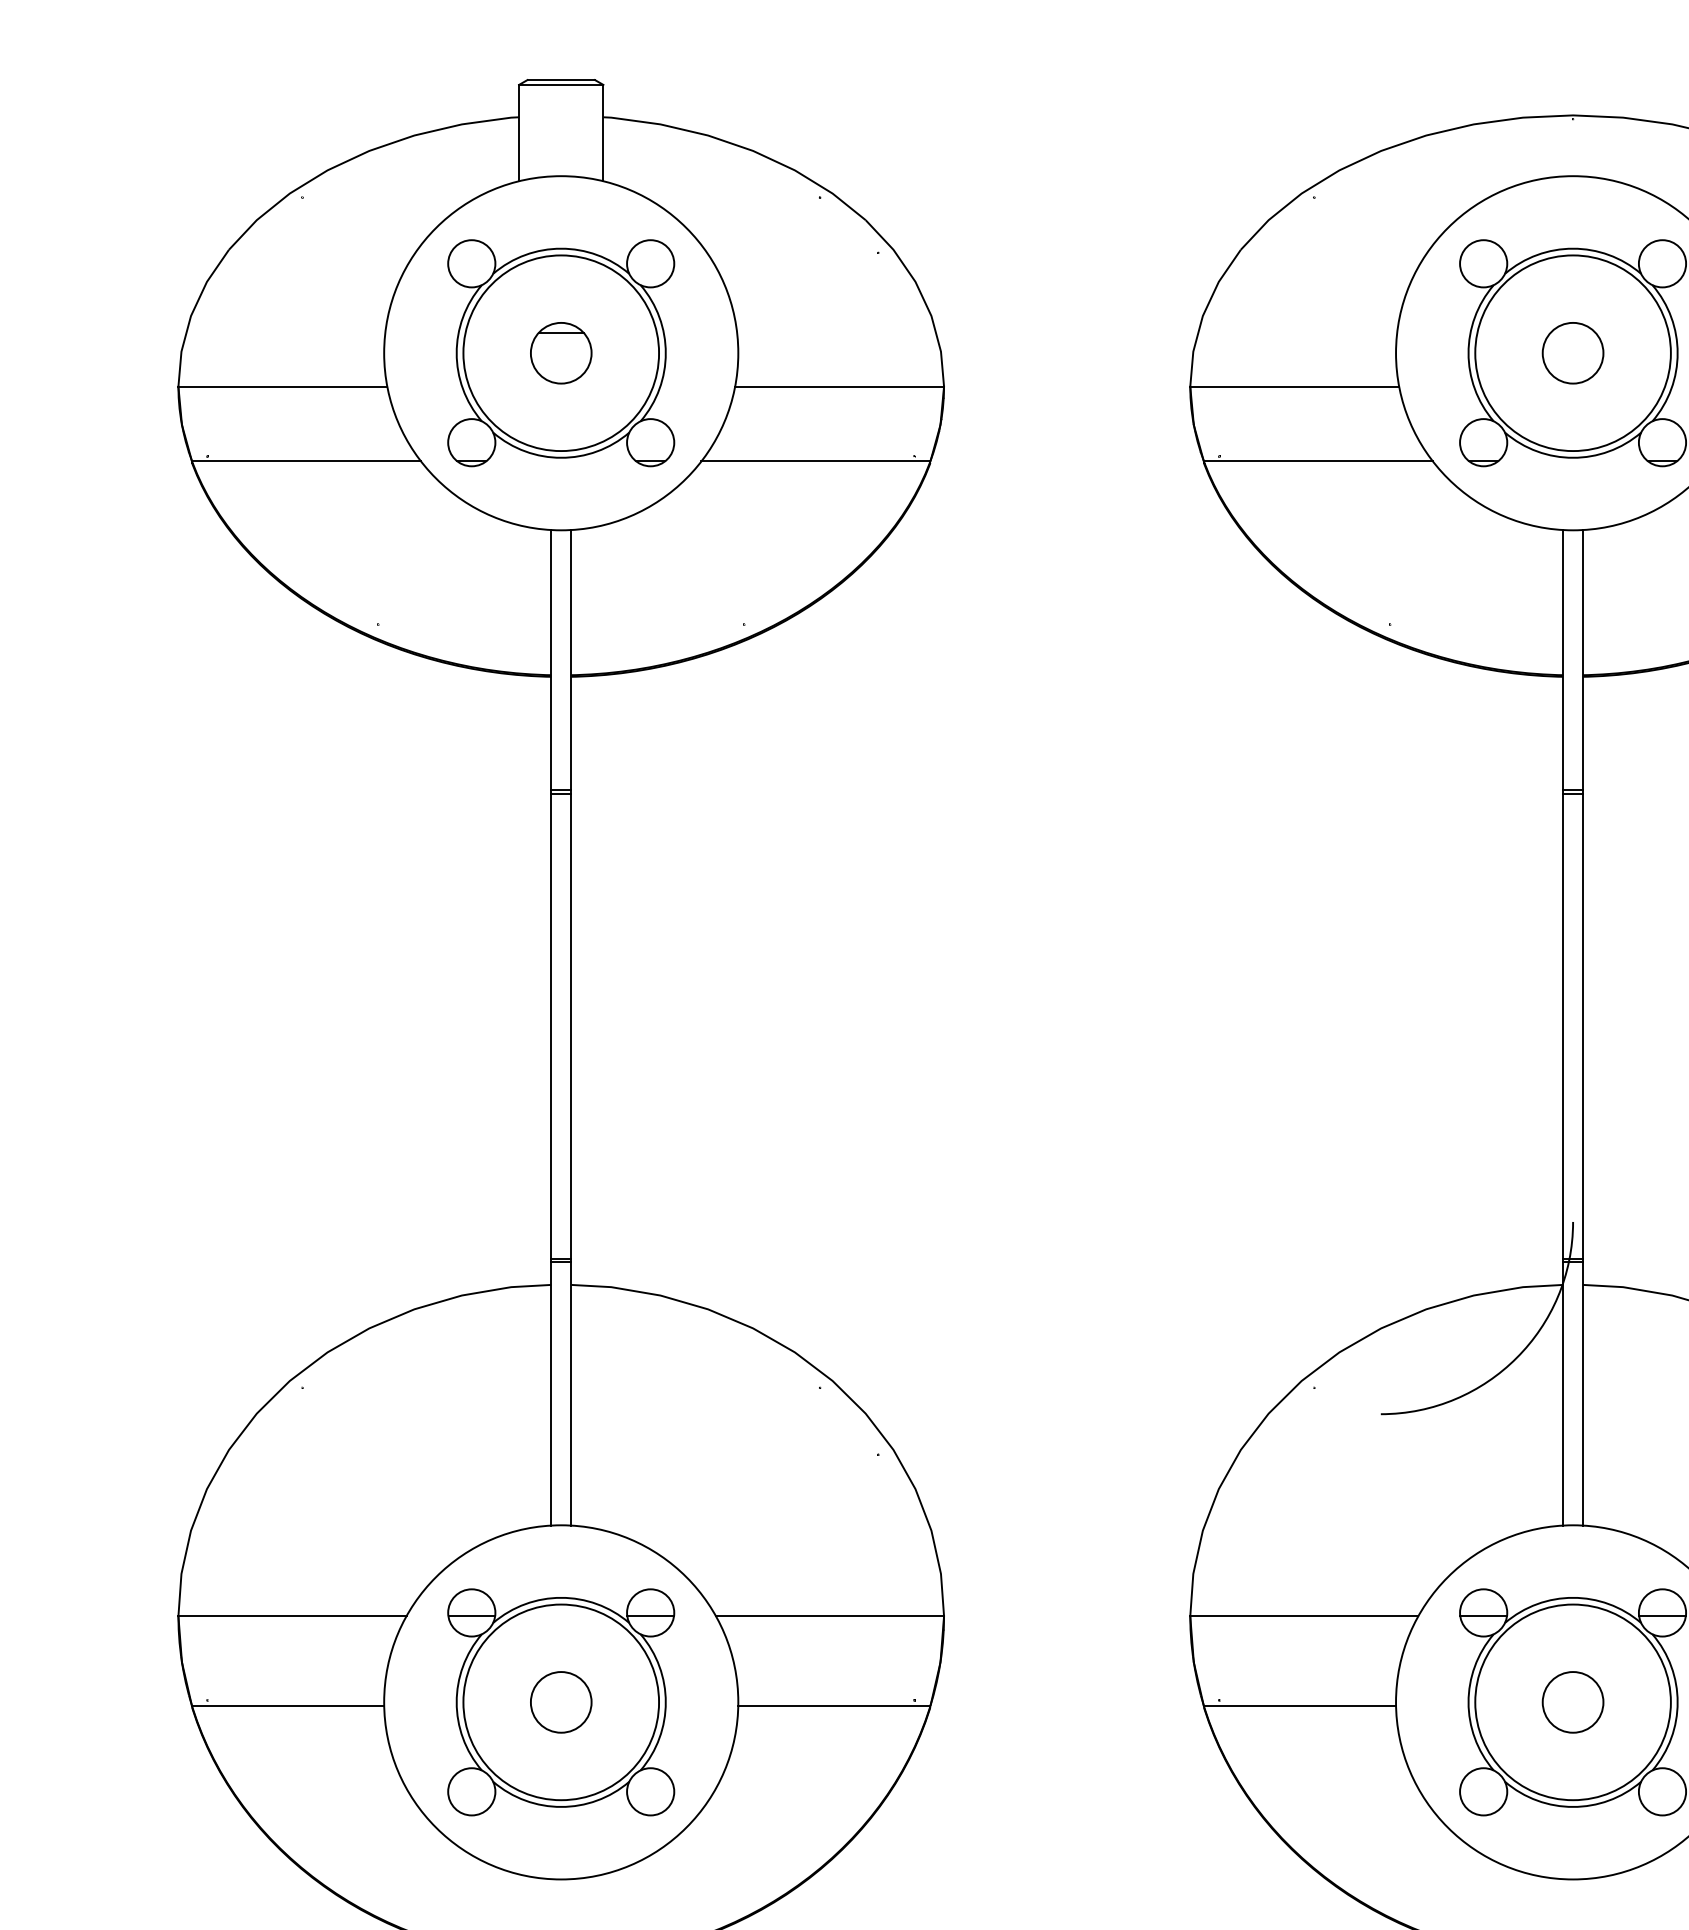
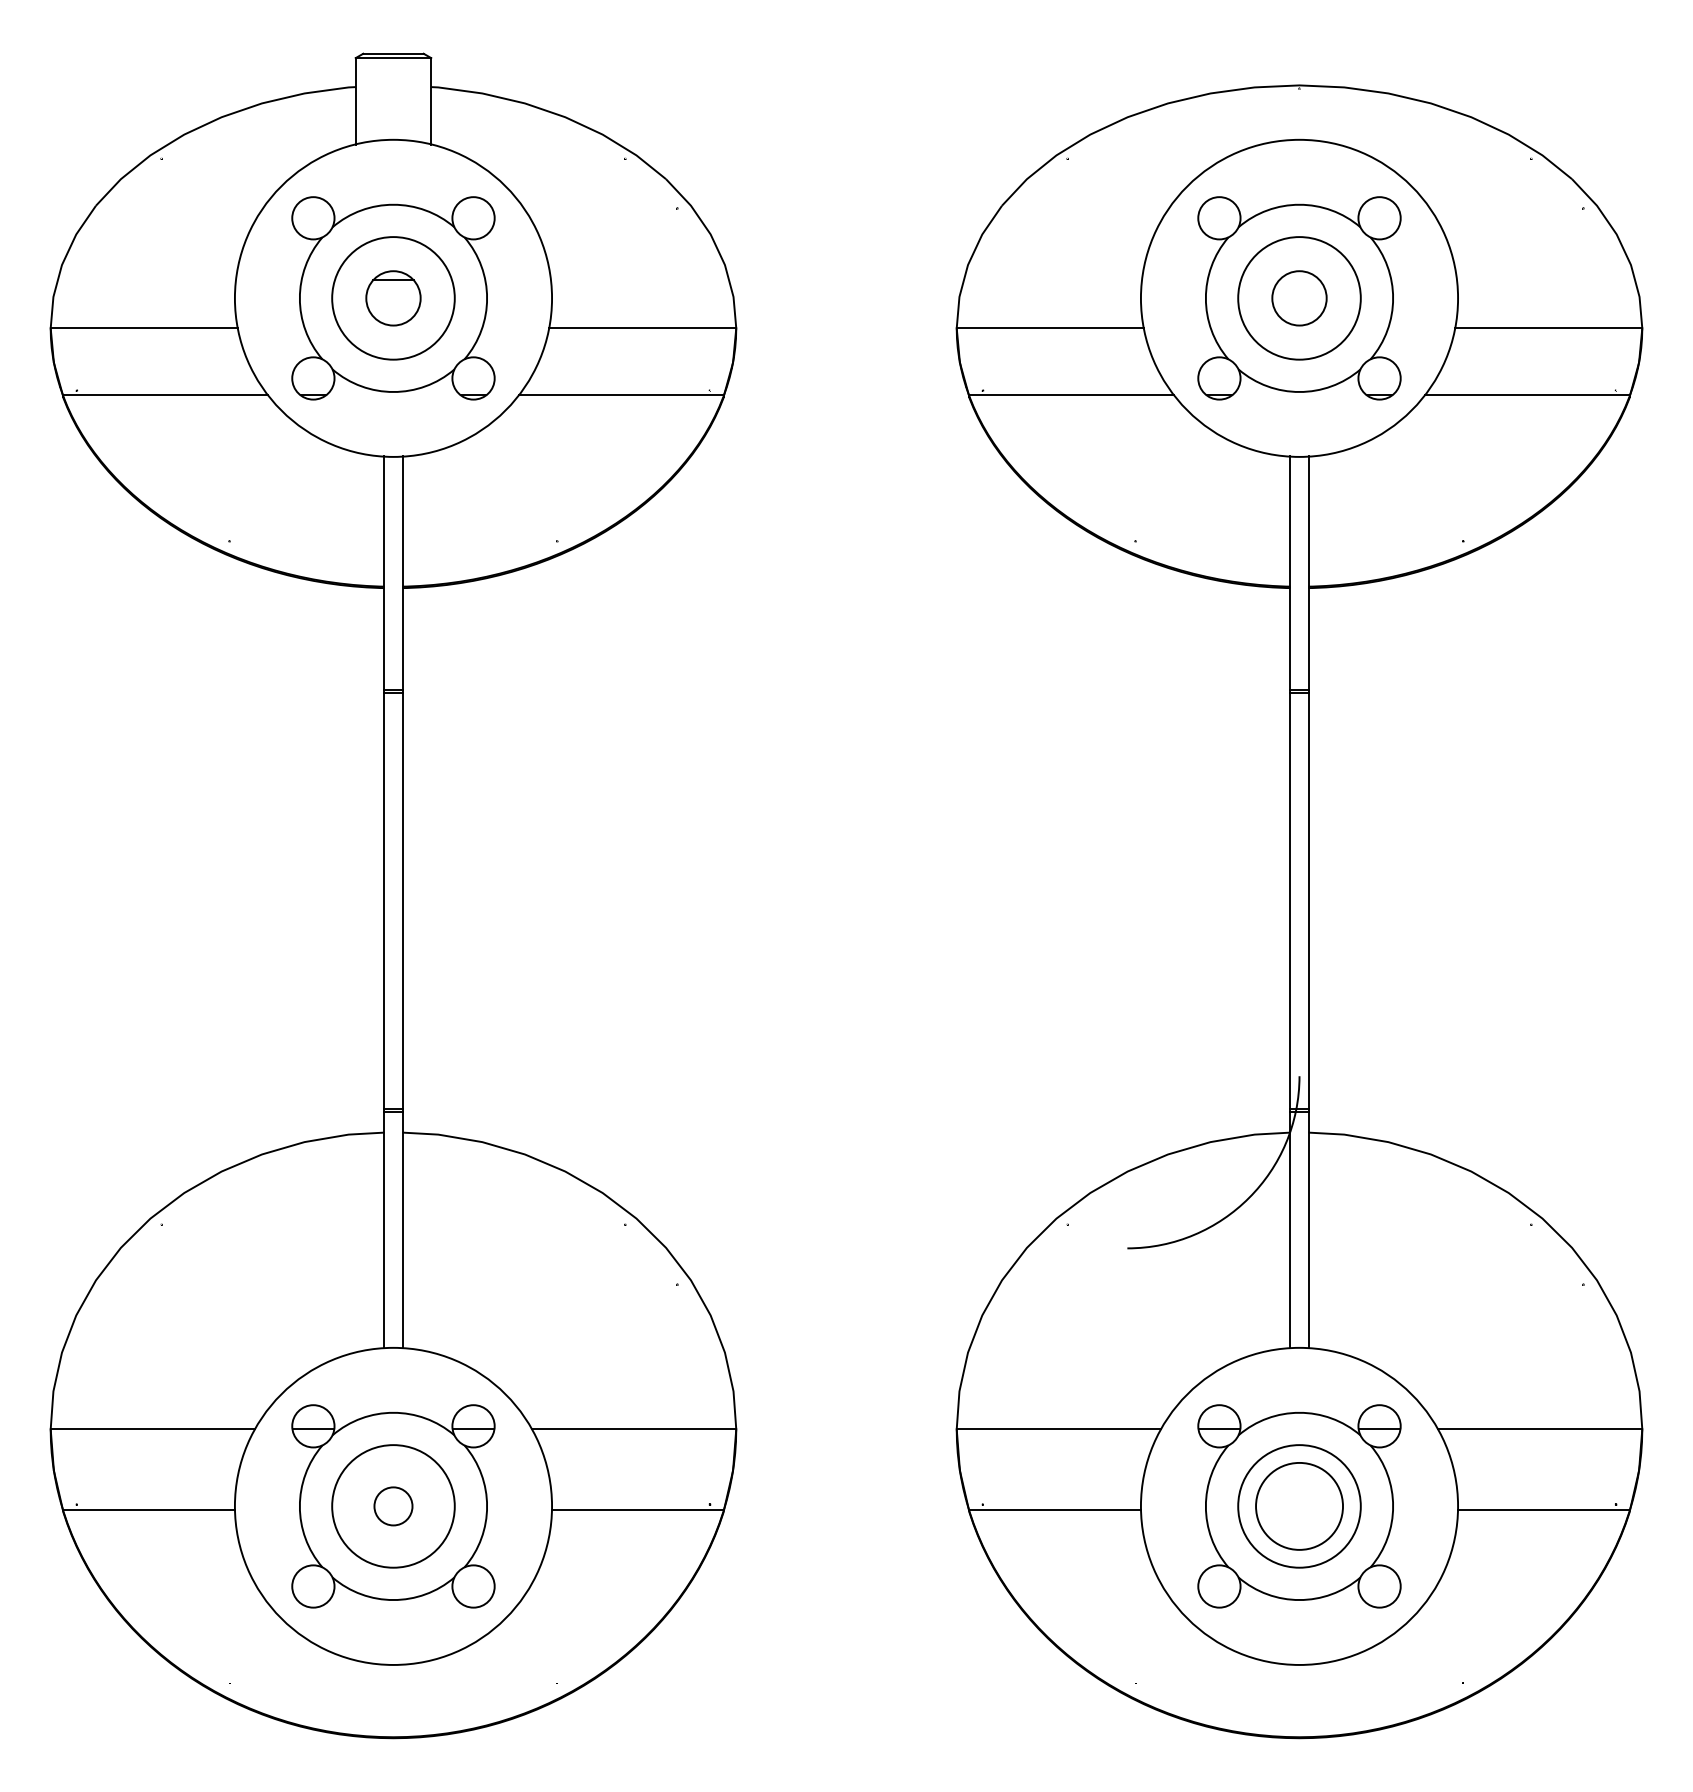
circle: (561, 352) -> (393, 297), size x0.7
circle: (1573, 352) -> (1299, 297), size x0.7
circle: (561, 1701) -> (393, 1505), size x0.7
circle: (1573, 1701) -> (1299, 1505), size x0.7
circle: (561, 1702) -> (393, 1506), size x0.7
circle: (1573, 1702) -> (1299, 1506), size x1.6

